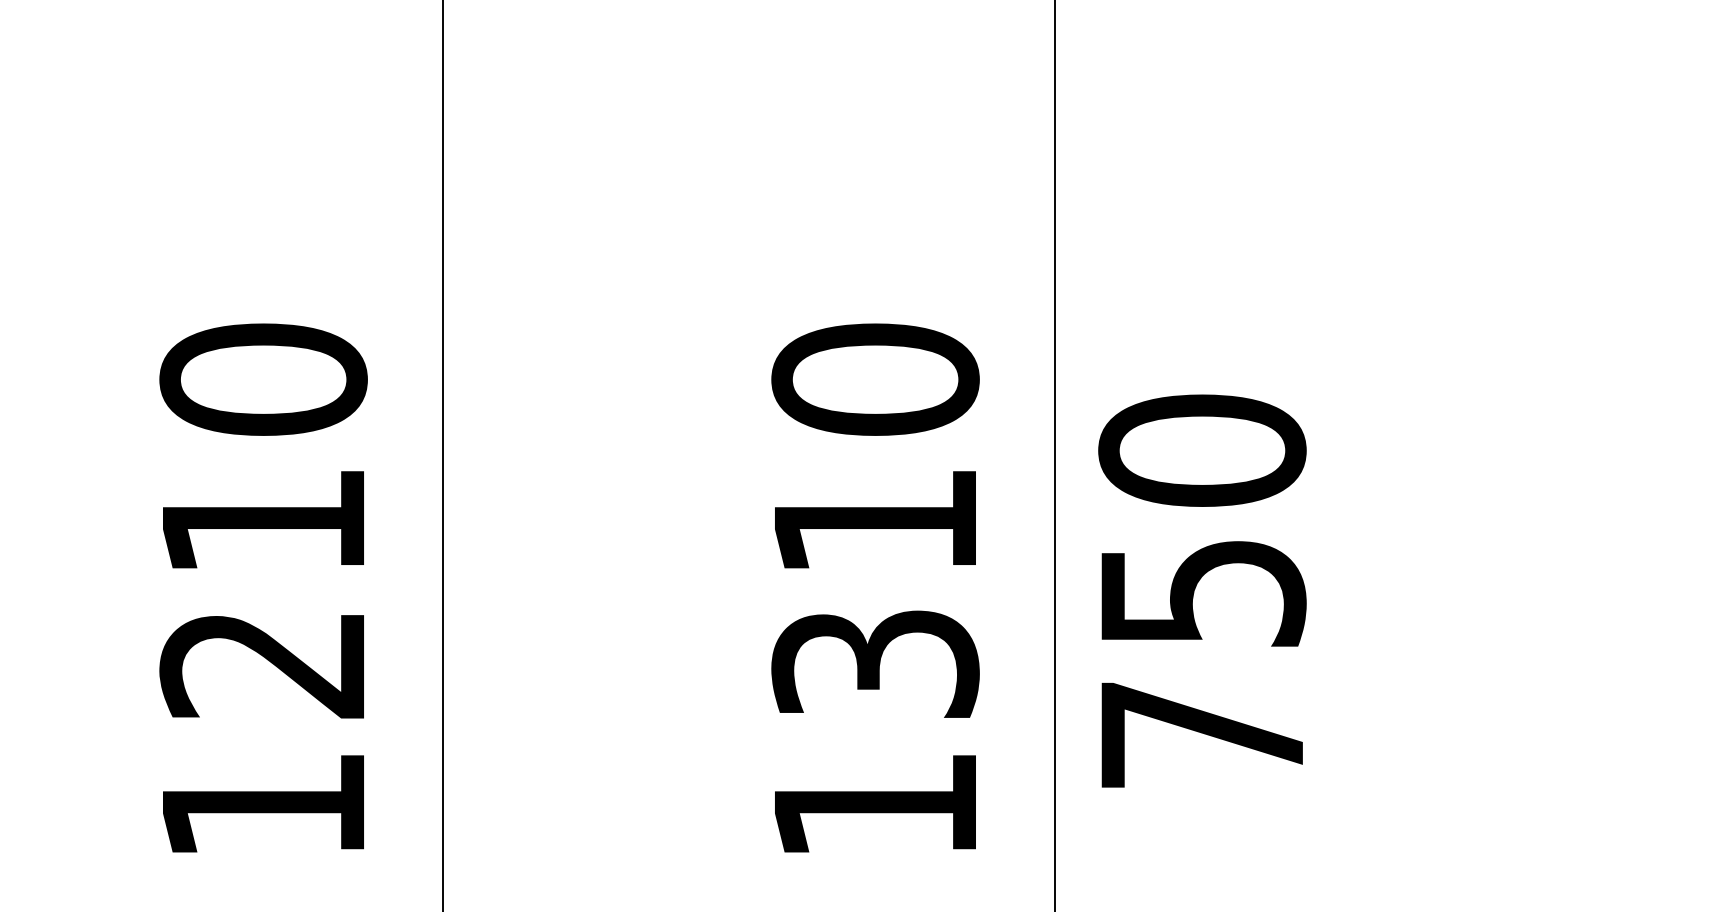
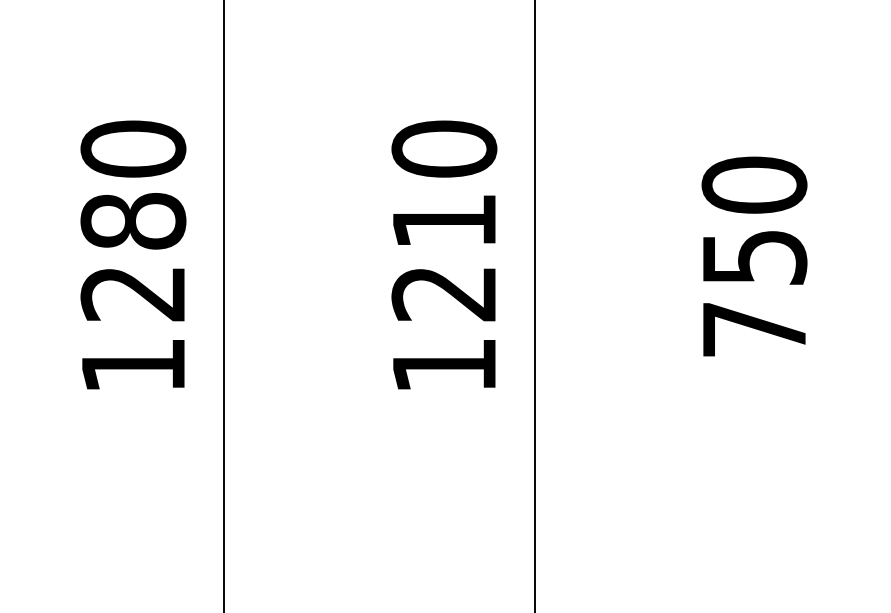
text: (263, 522) -> (133, 221), 1210 -> 1280
text: (1202, 591) -> (754, 256), moved
text: (875, 663) -> (444, 293), 1310 -> 1210

